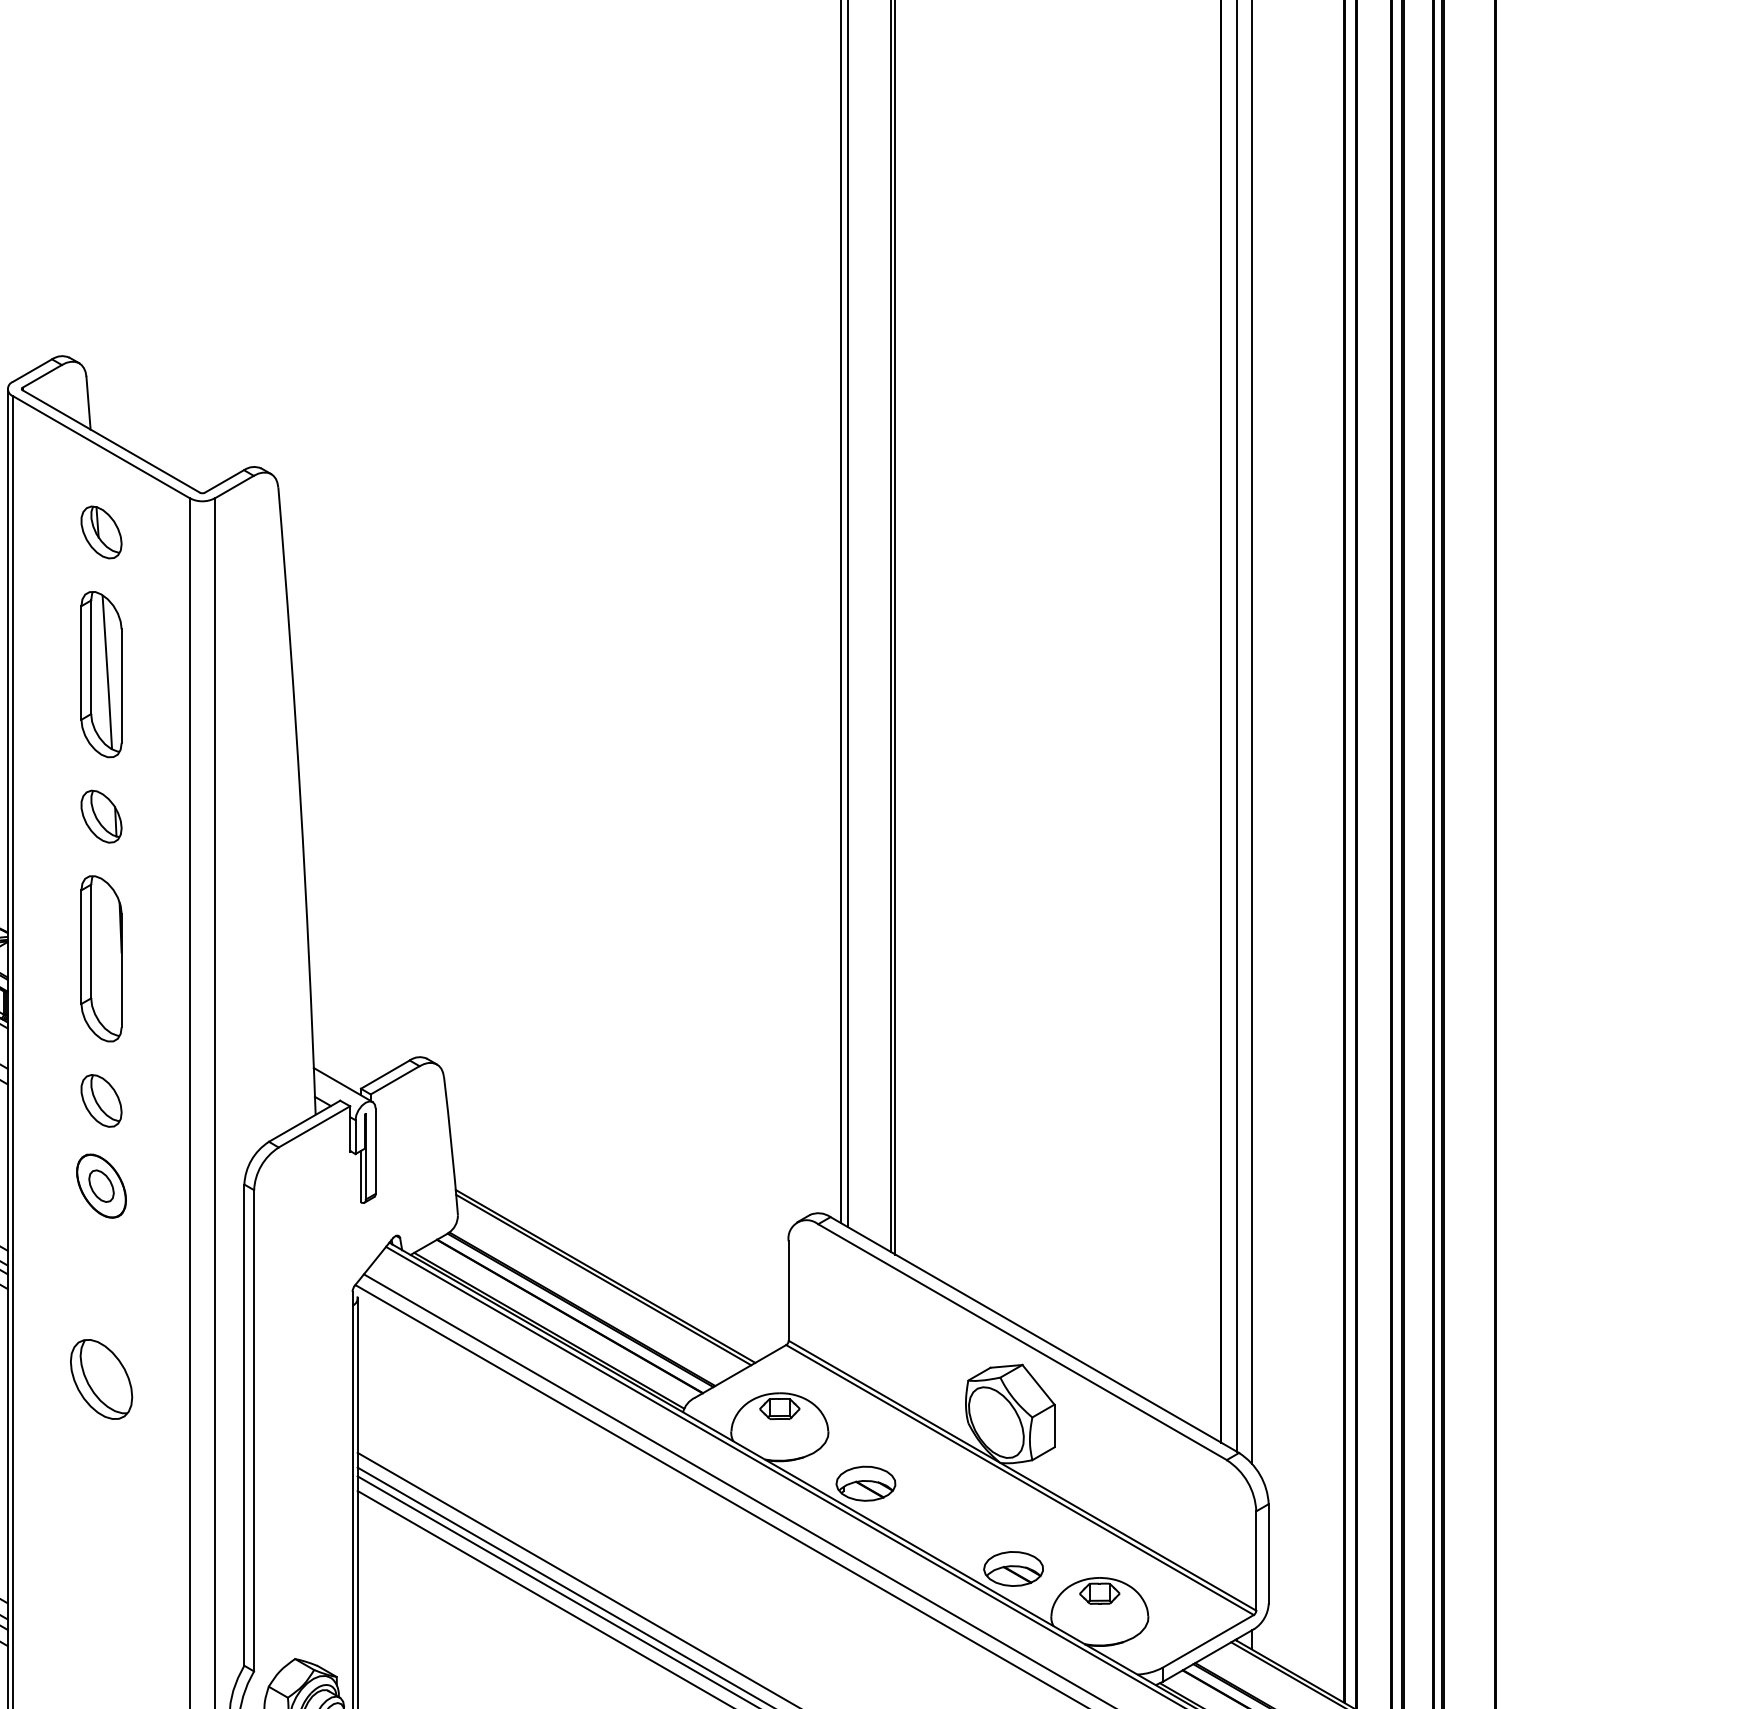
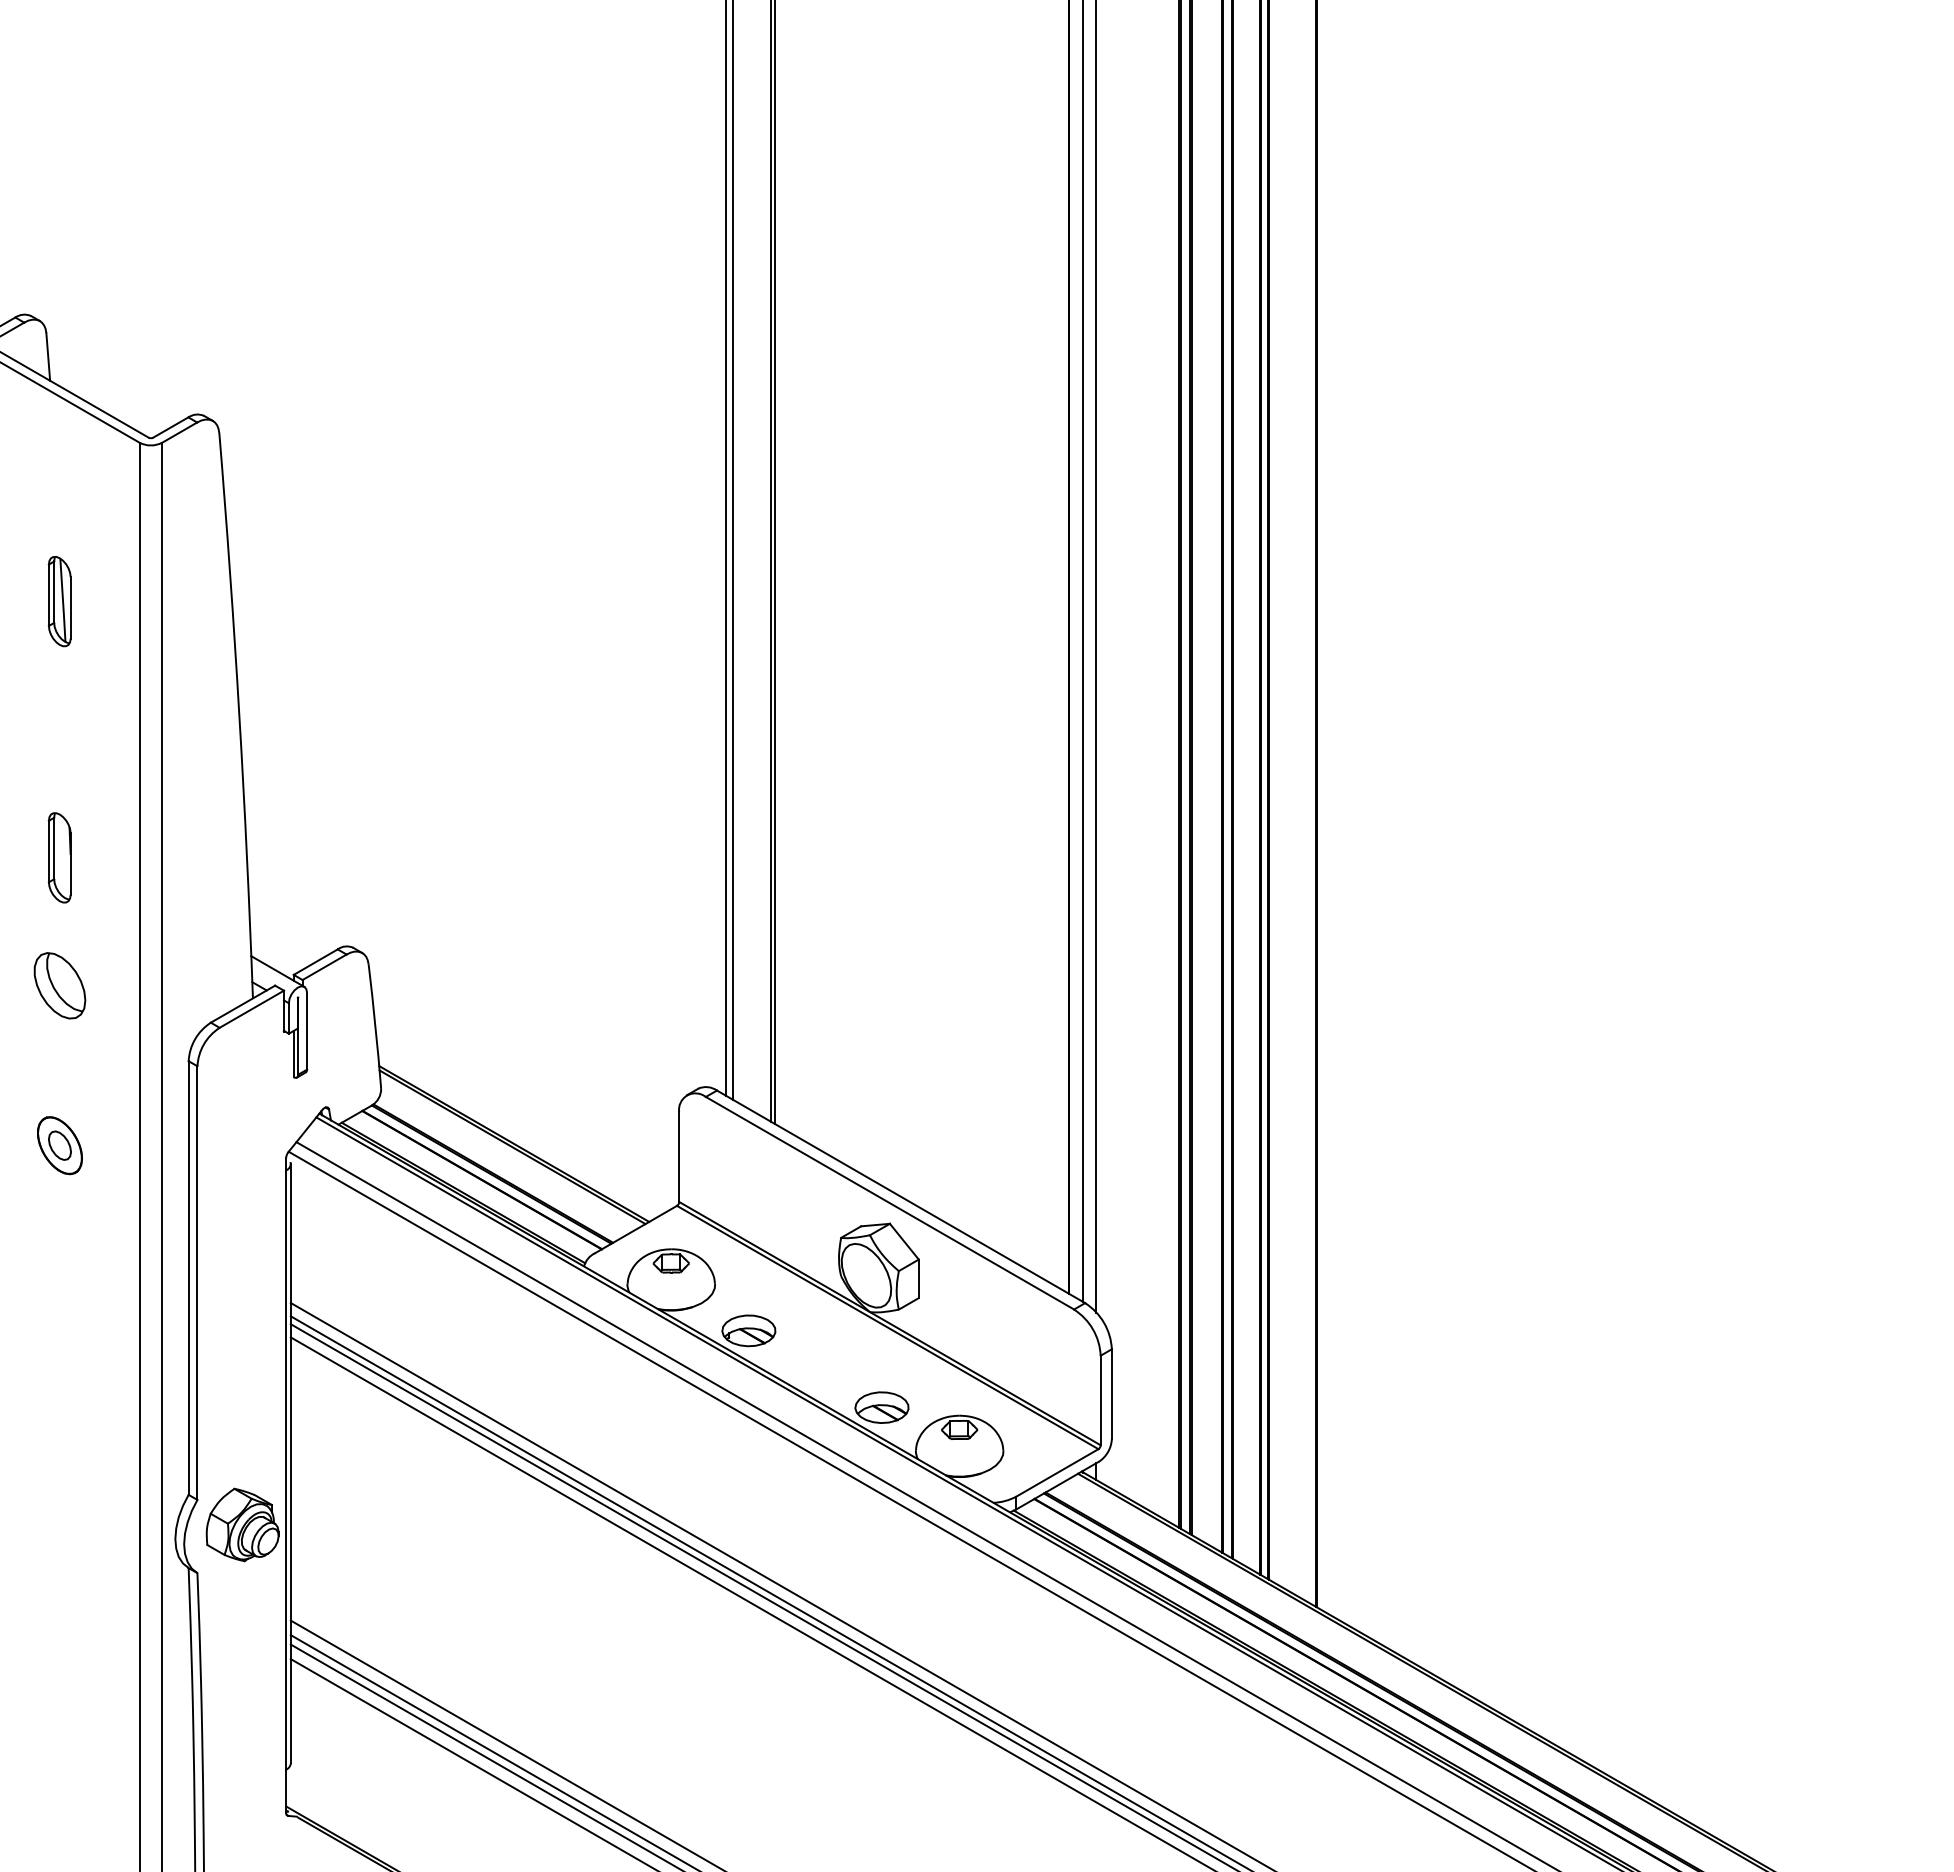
part: (101, 532) -> (59, 473), removed
part: (101, 674) -> (59, 601), size x0.6
part: (101, 816) -> (59, 729), removed
part: (101, 958) -> (59, 857), size x0.6
part: (101, 1100) -> (59, 985), size x1.4
part: (101, 1185) -> (59, 1145), moved
part: (101, 1379) -> (59, 1236), removed

